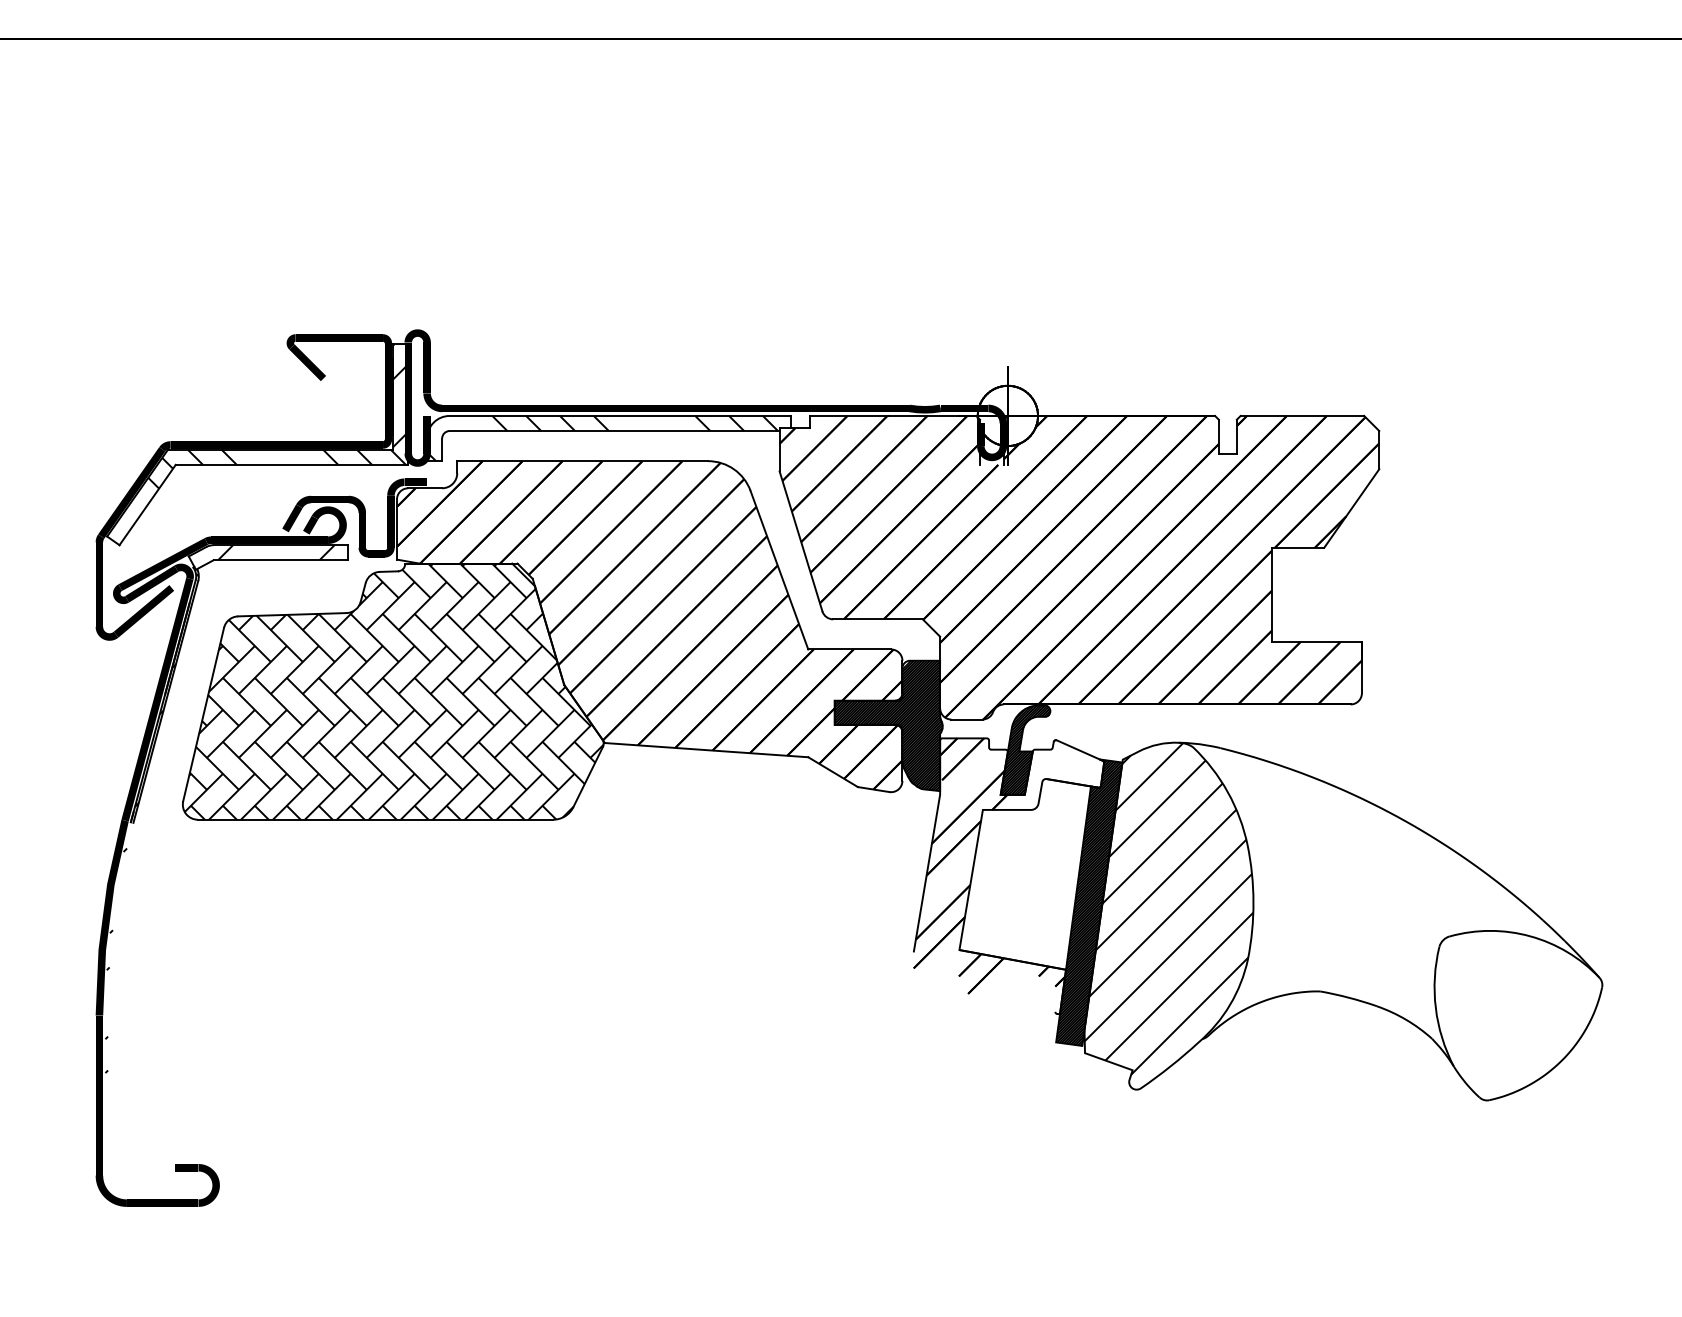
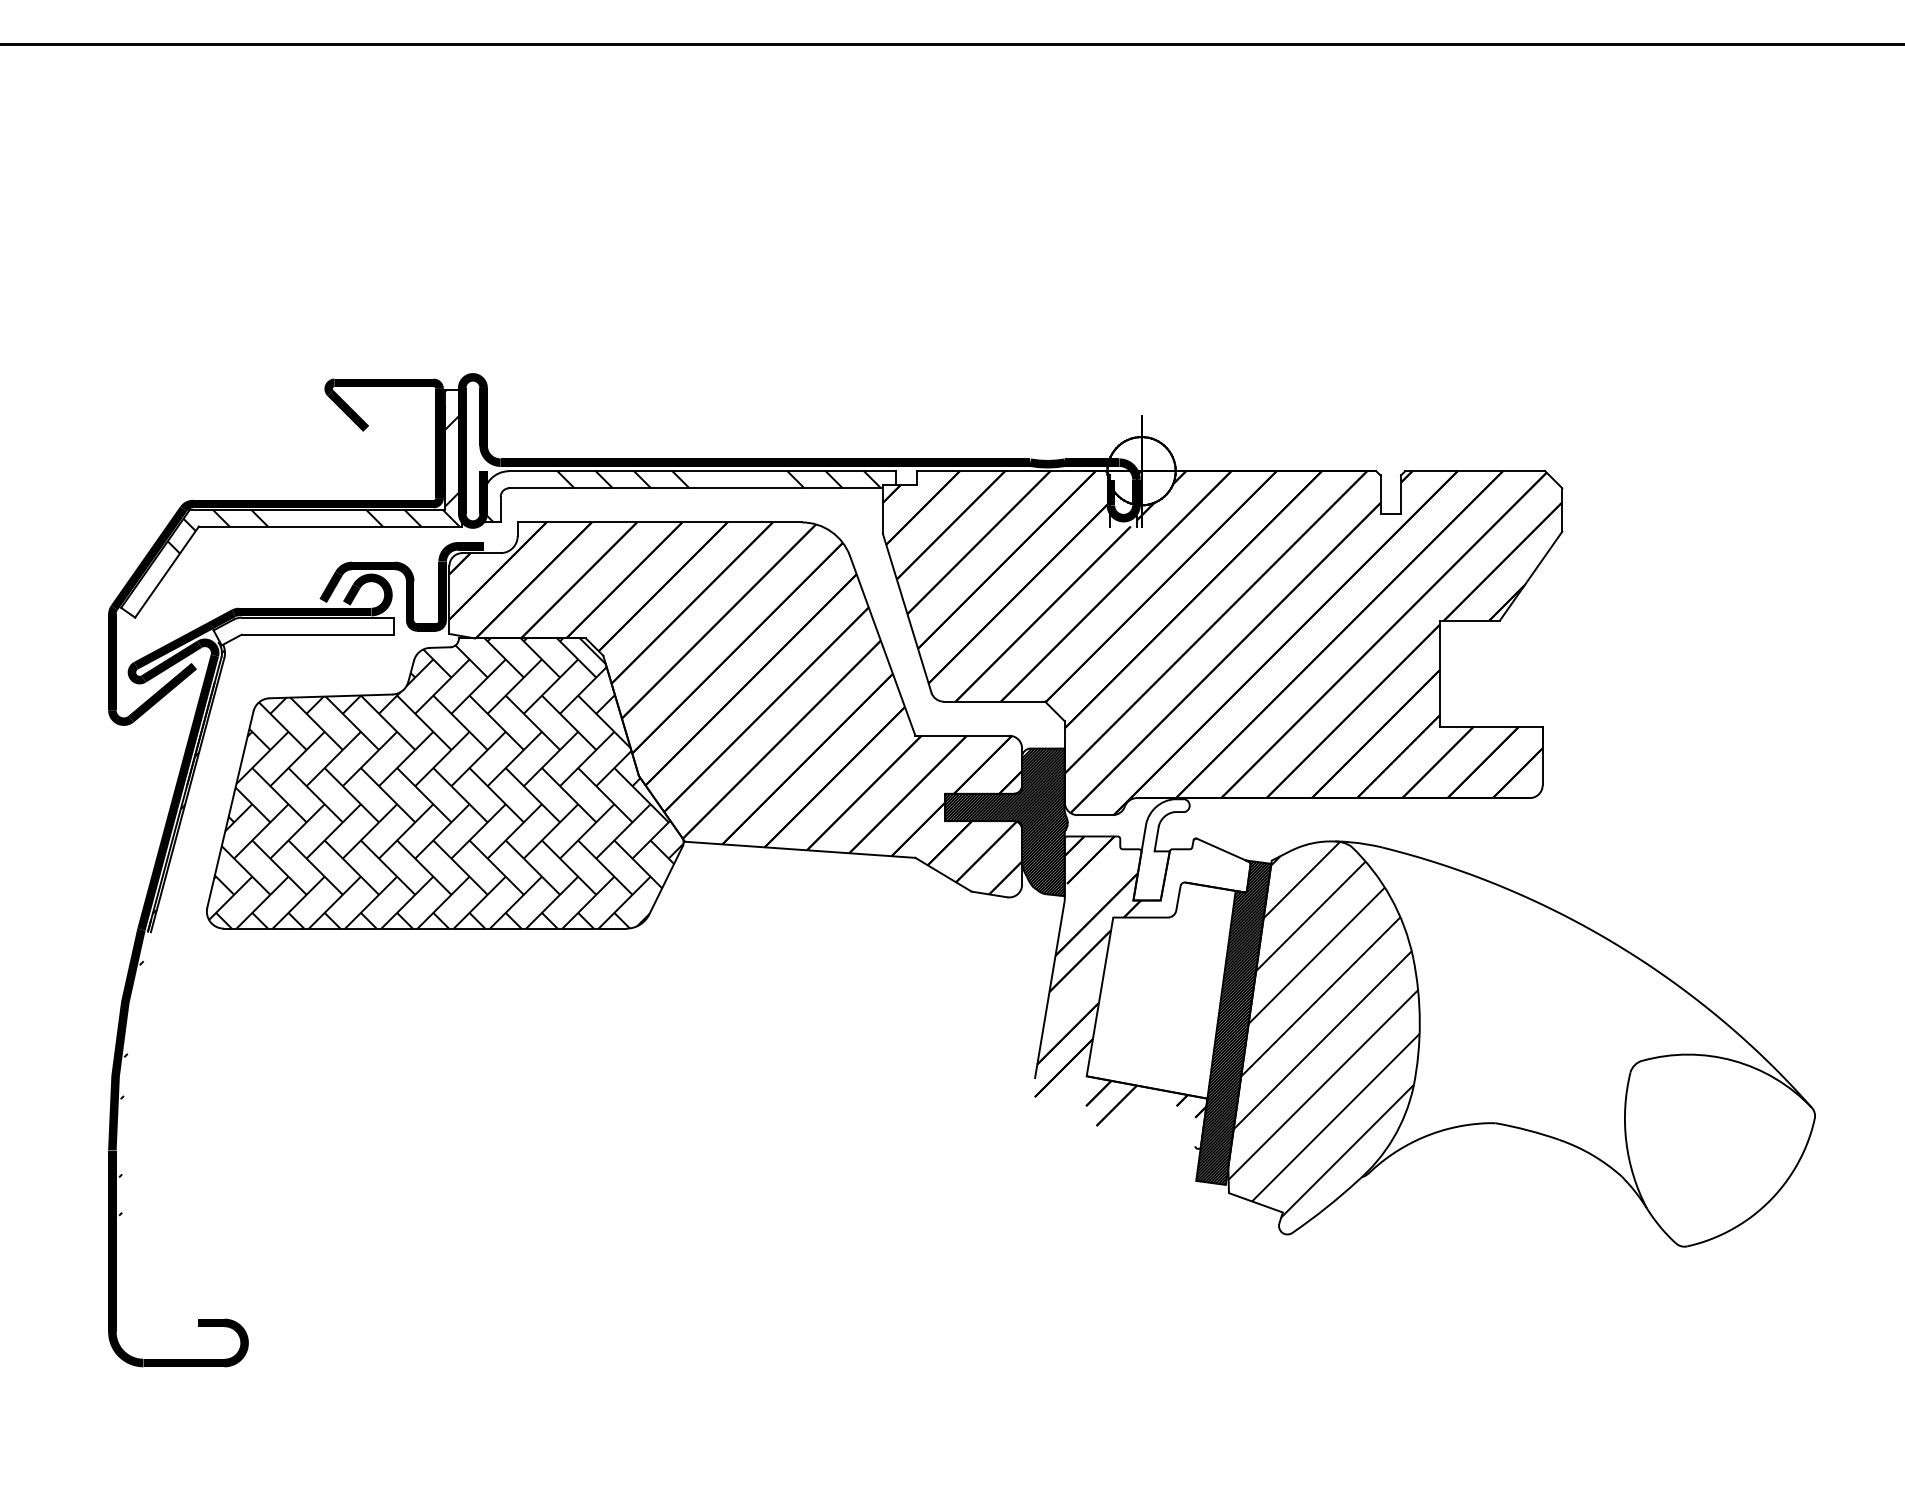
hatch: (276, 552) -> (312, 625), removed
hatch: (1025, 749) -> (1161, 849), removed

